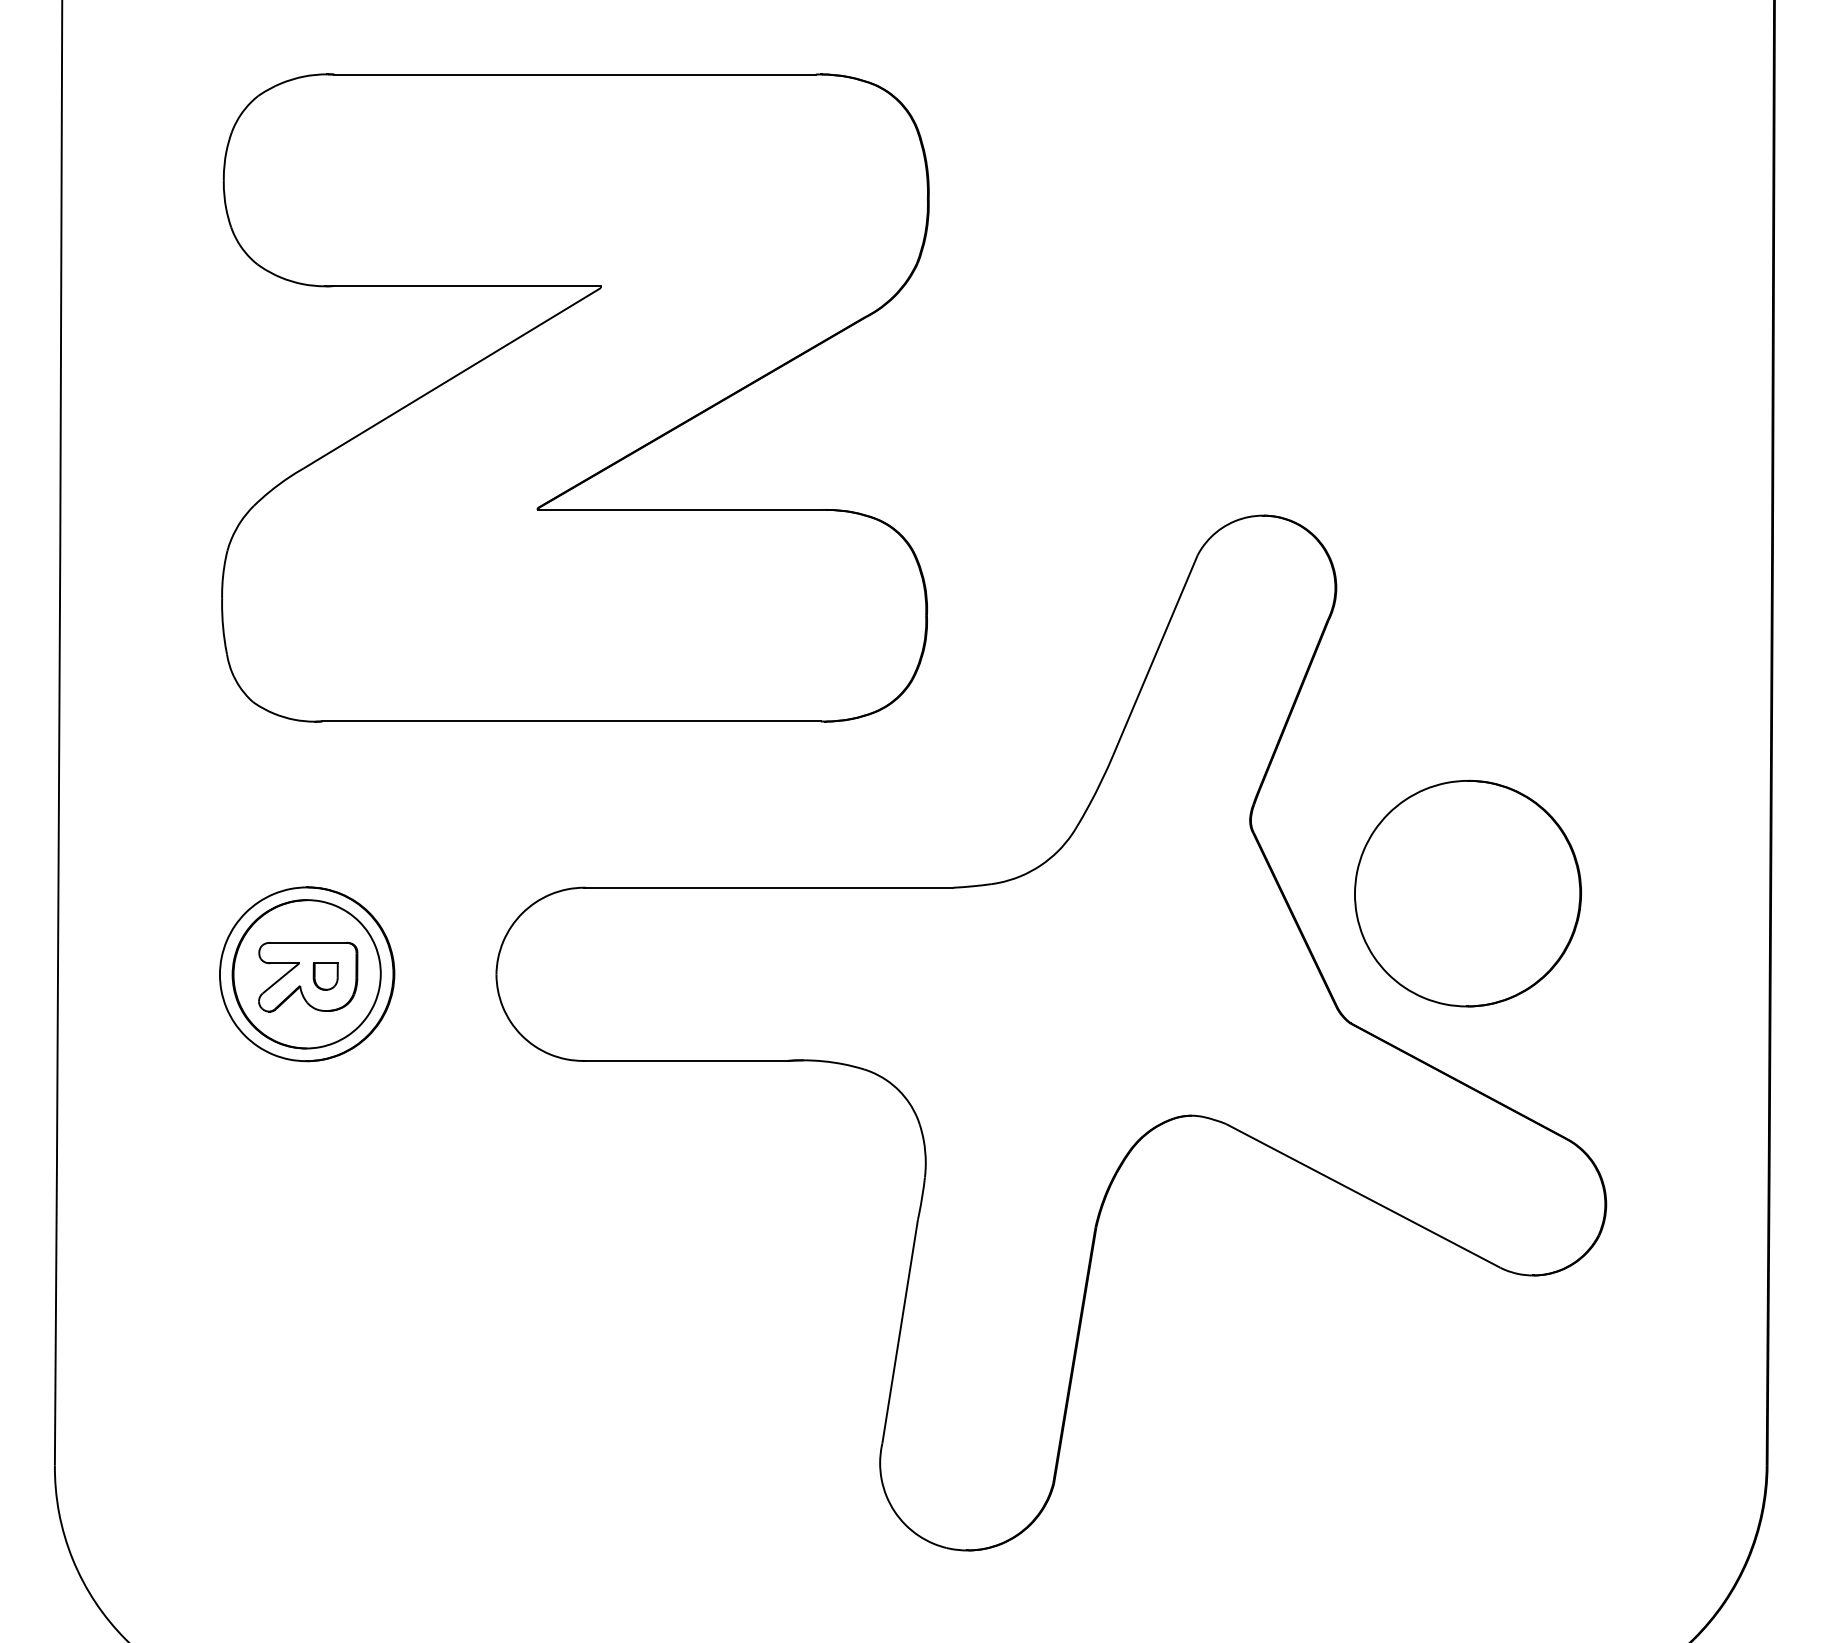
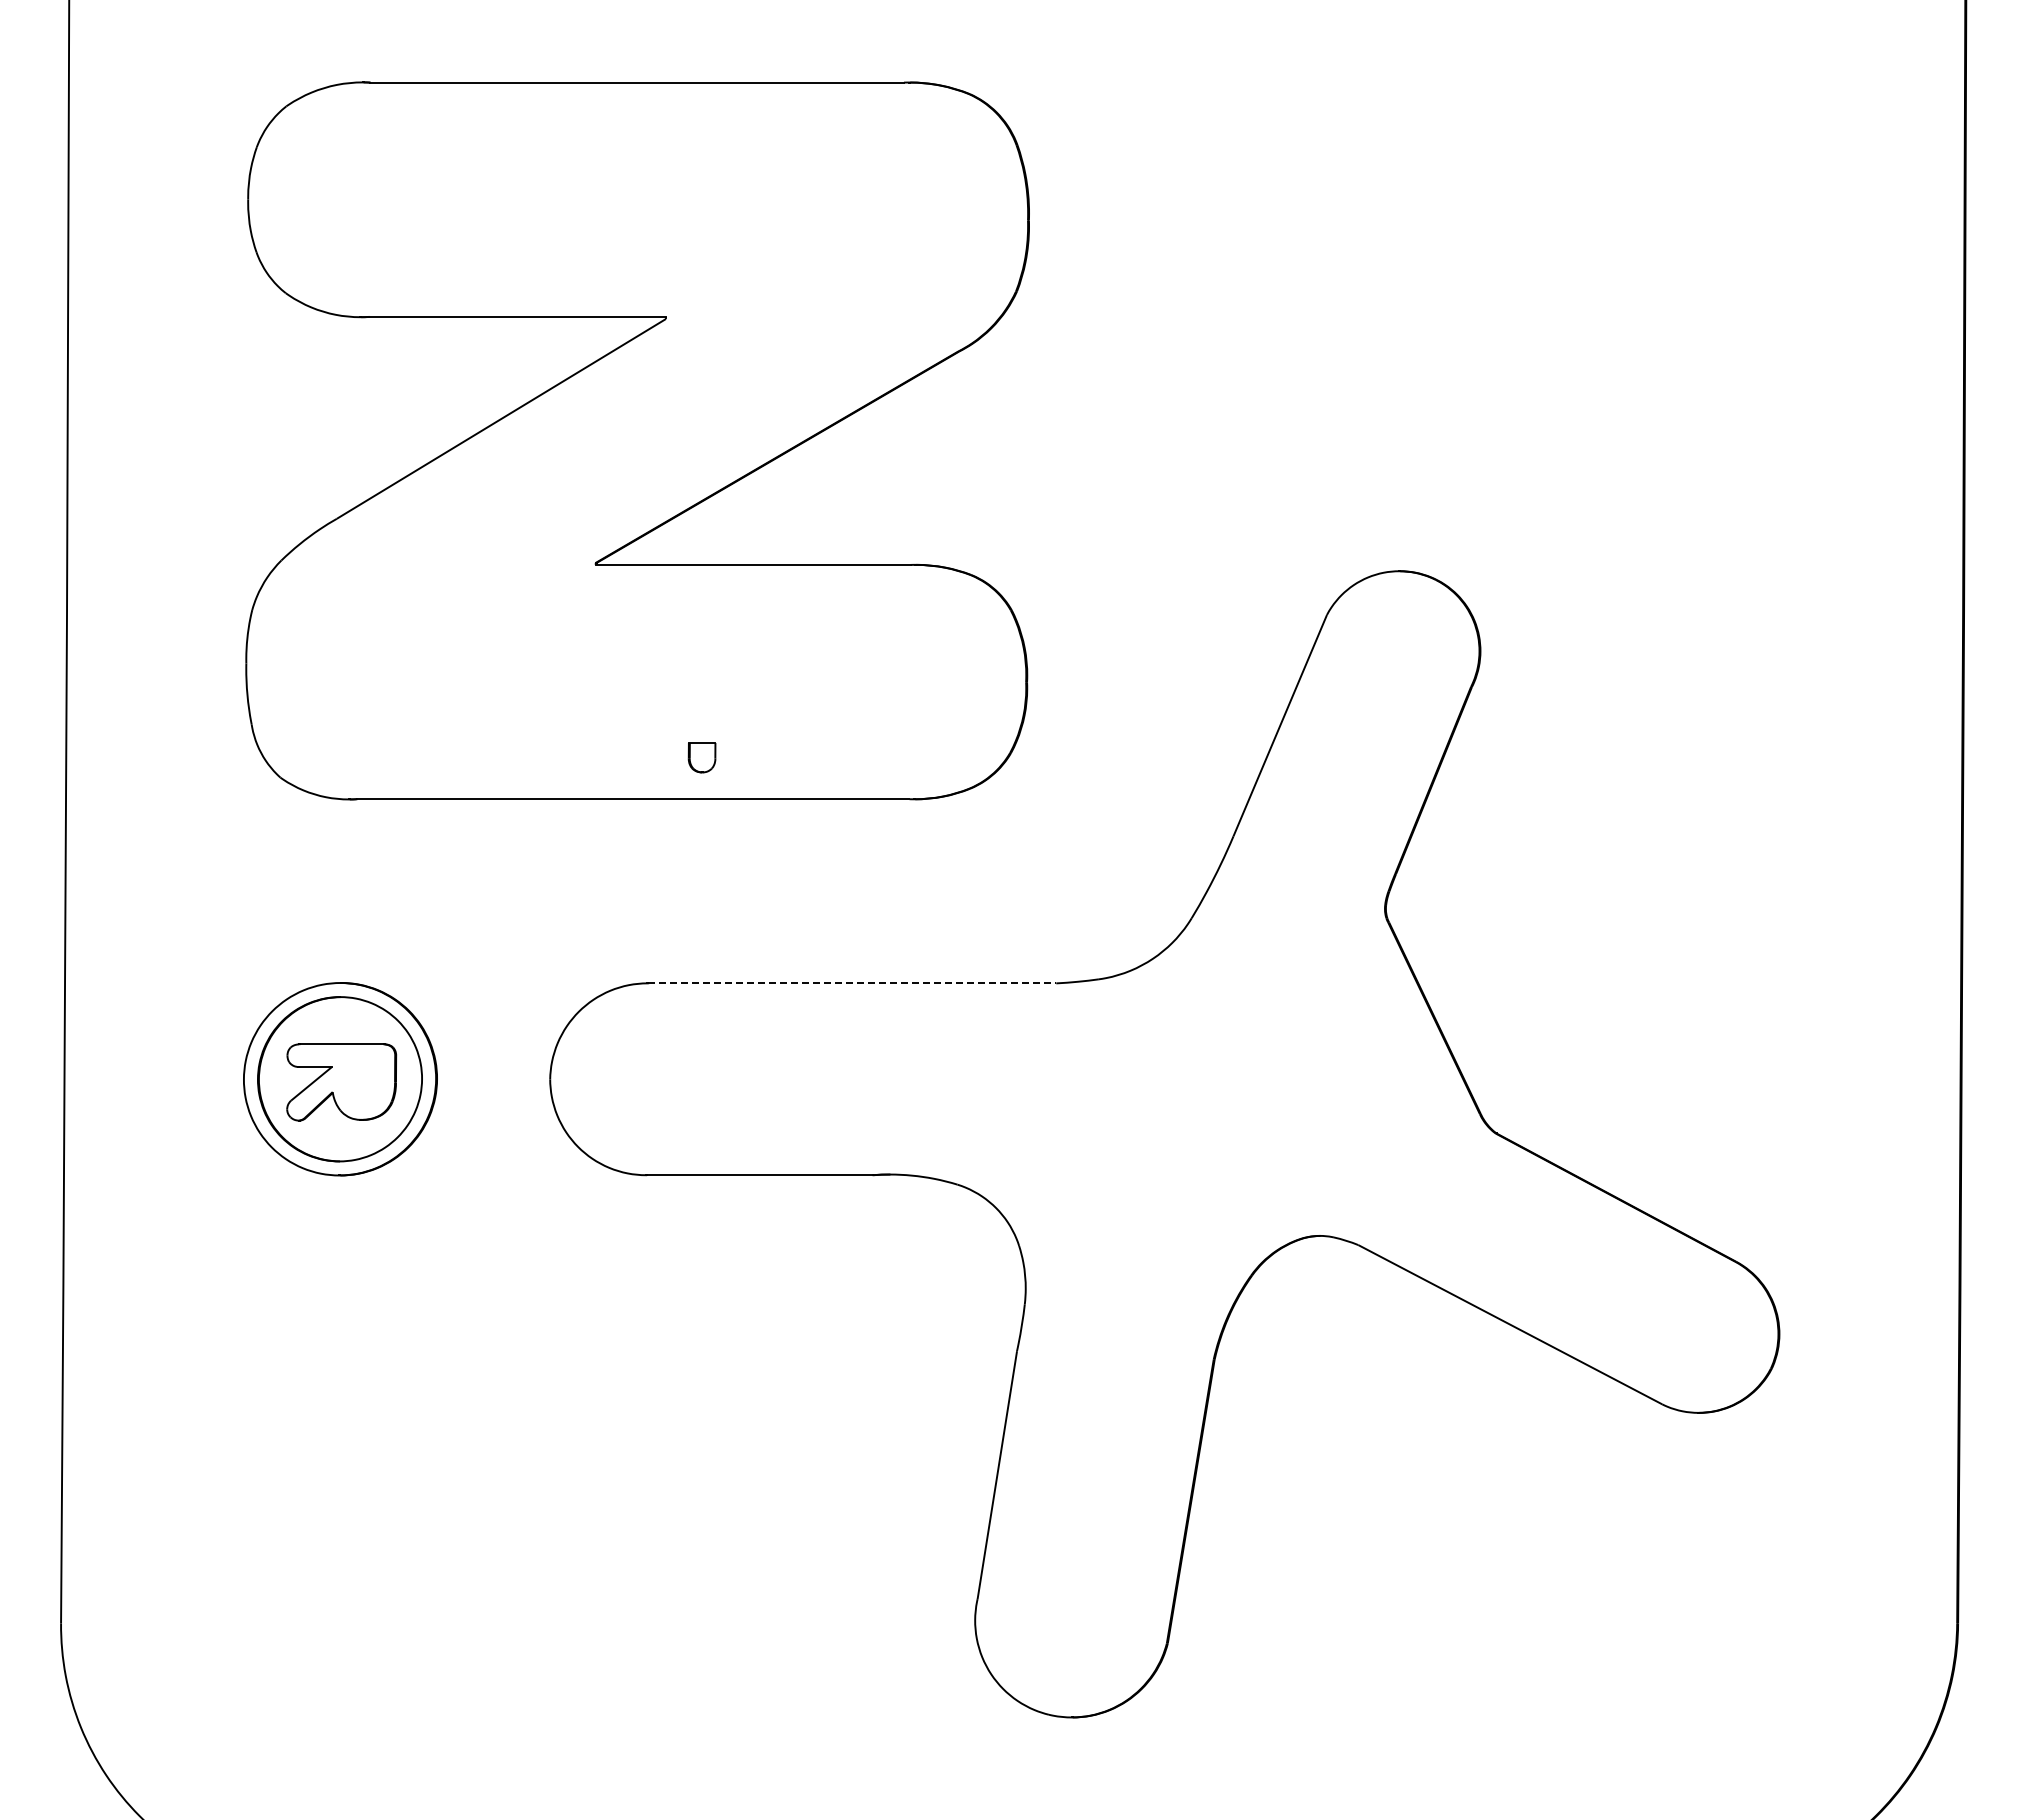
line: (769, 887) -> (852, 983), solid -> dashed
part: (1468, 893) -> (1626, 989), removed
part: (325, 976) -> (701, 757), moved

